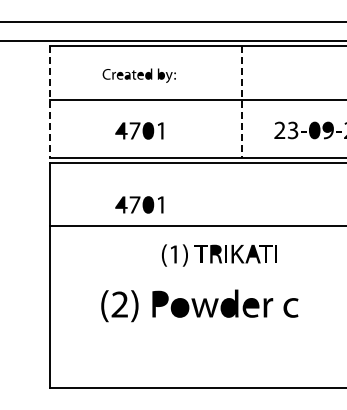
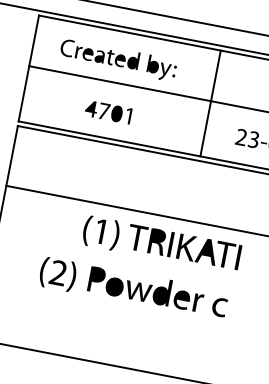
part: (139, 75) -> (118, 59), size x1.67
line: (49, 101) -> (28, 68), dashed -> solid
line: (241, 101) -> (210, 102), dashed -> solid
part: (139, 204) -> (95, 181), removed
part: (219, 255) -> (161, 244), size x1.43

